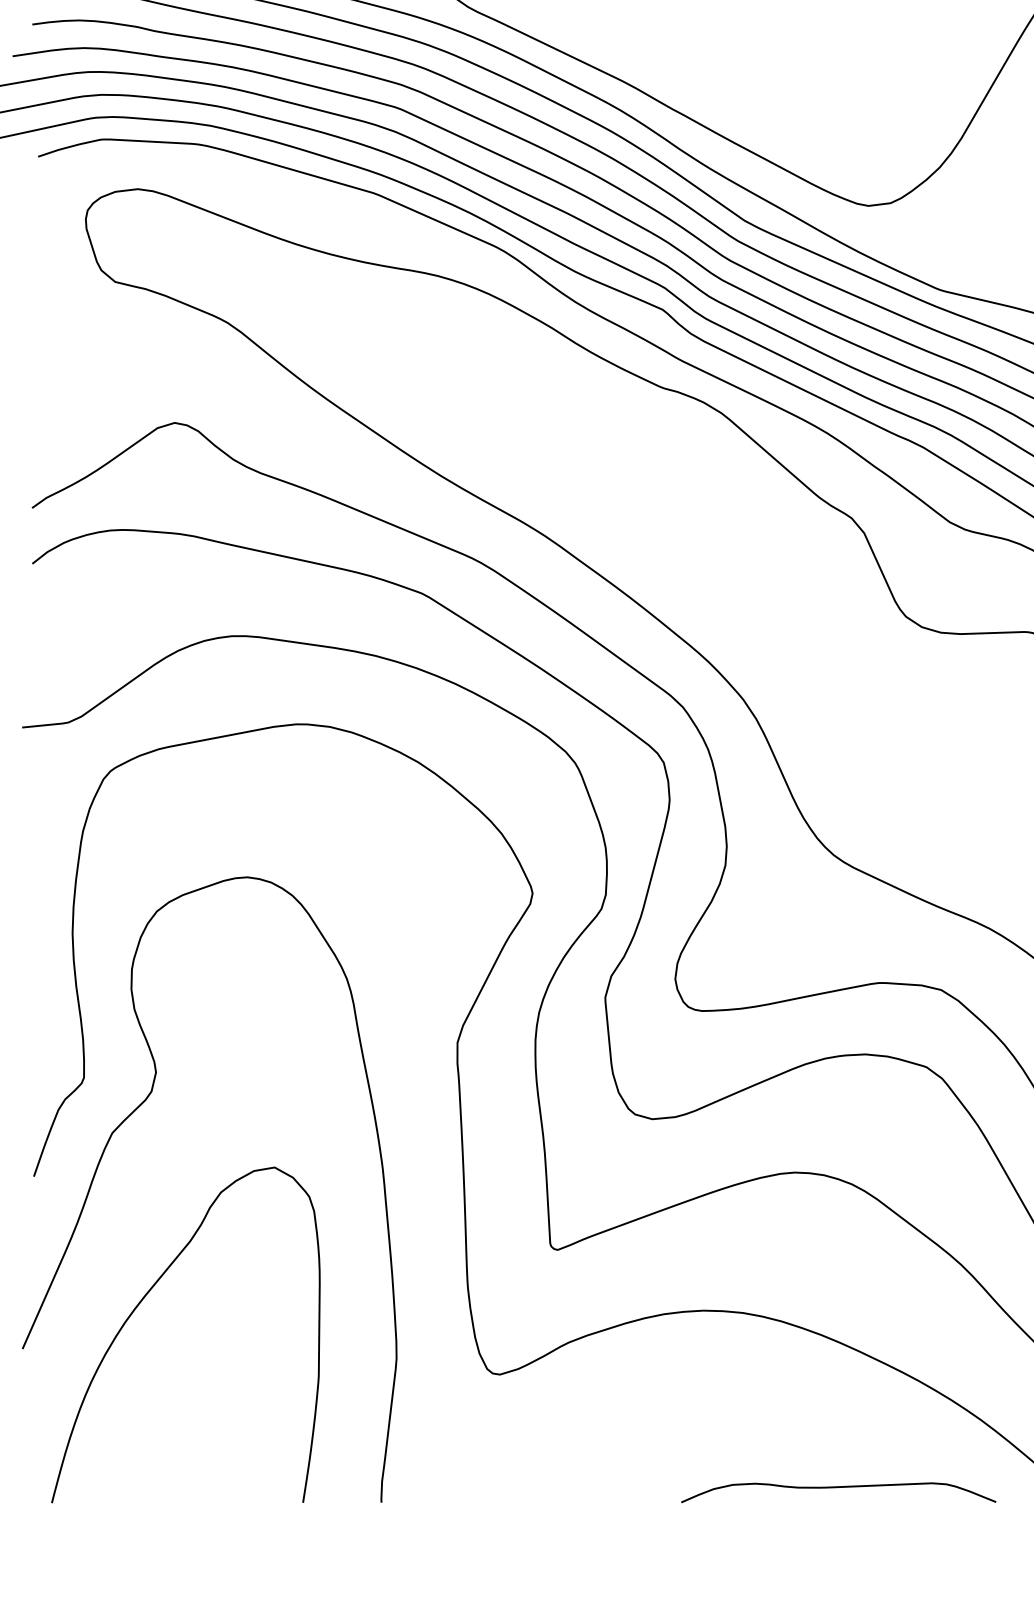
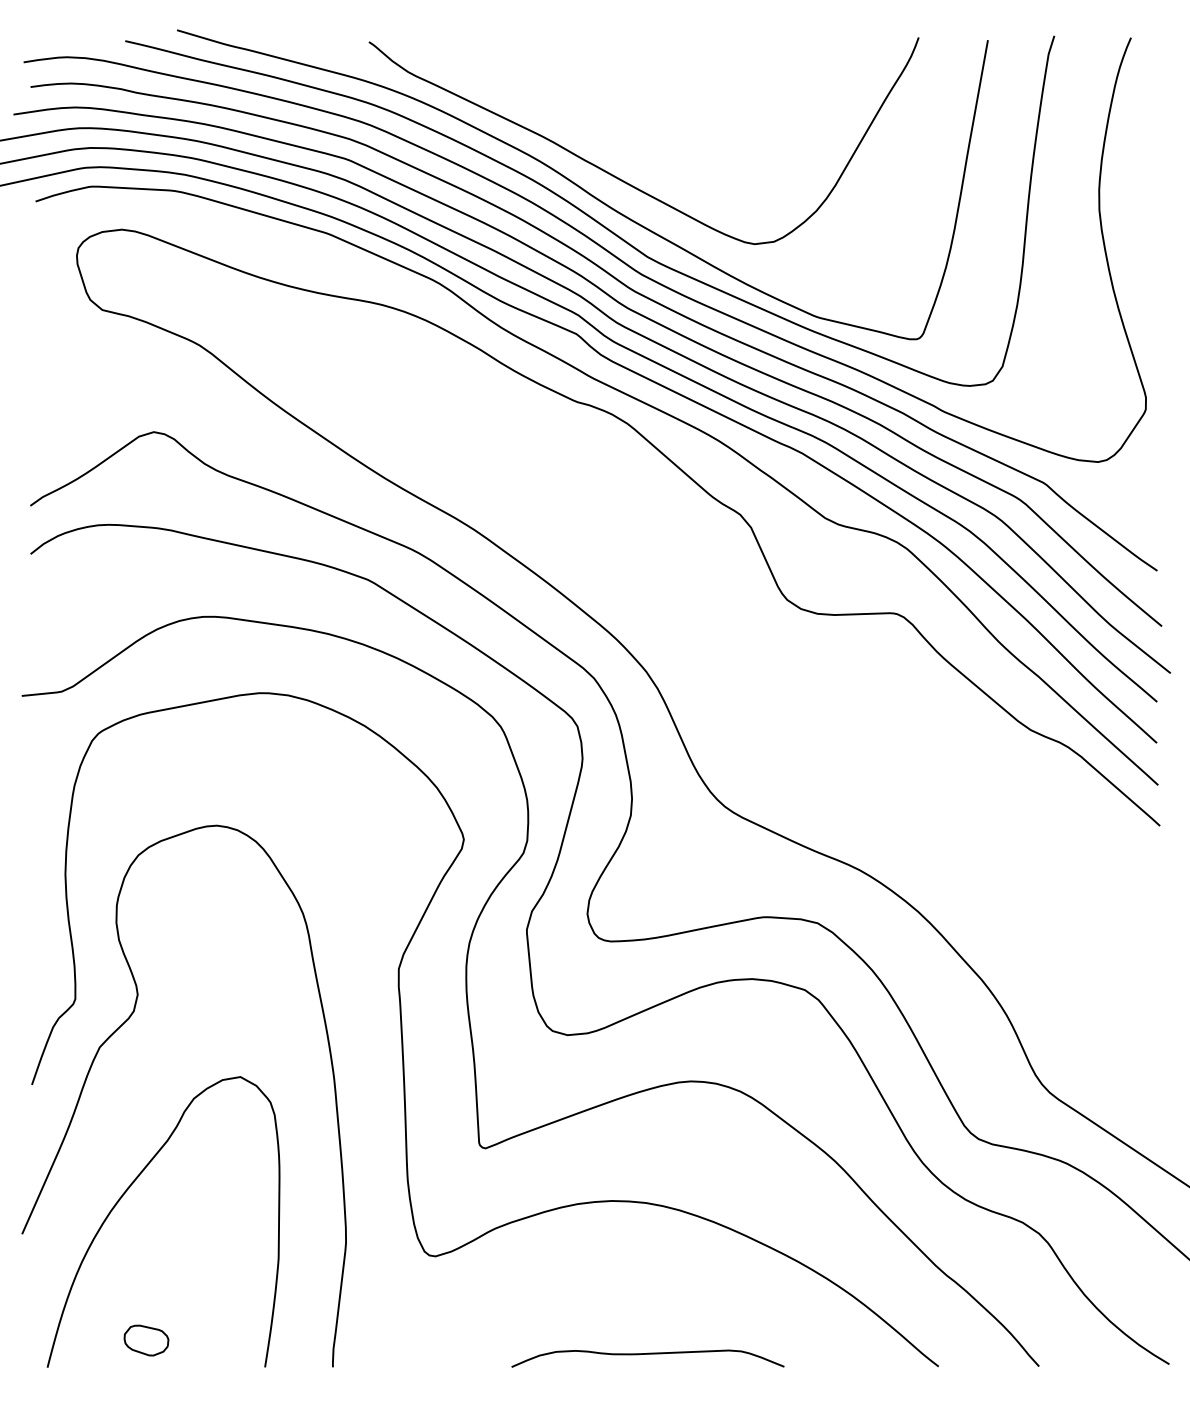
part: (166, 1471) -> (146, 1340), added
curve: (838, 1487) -> (647, 1354), moved

